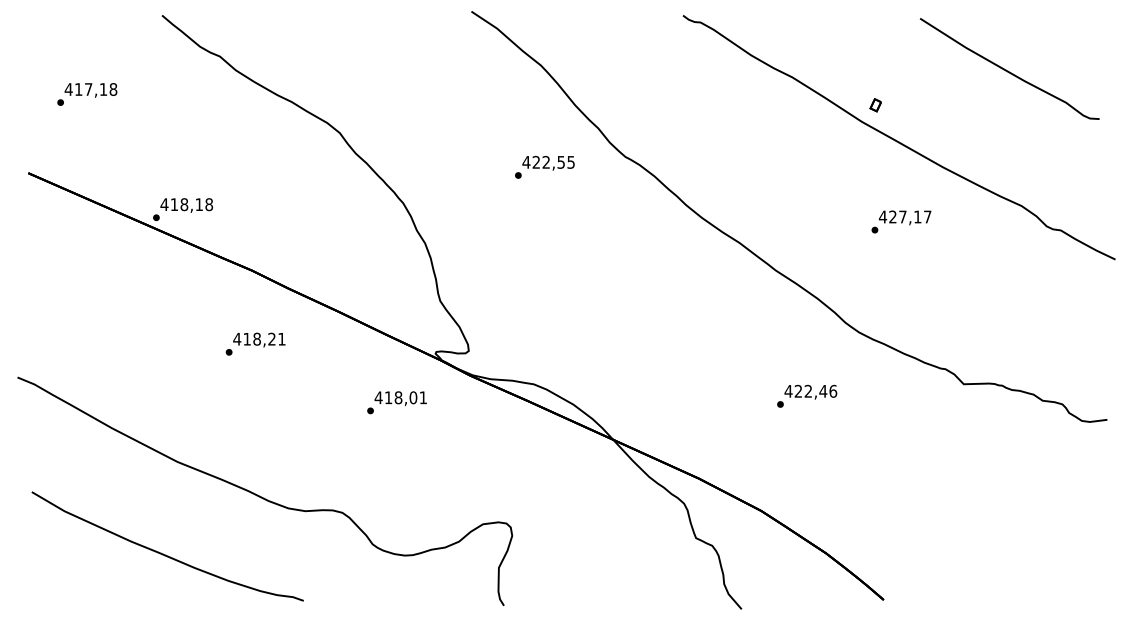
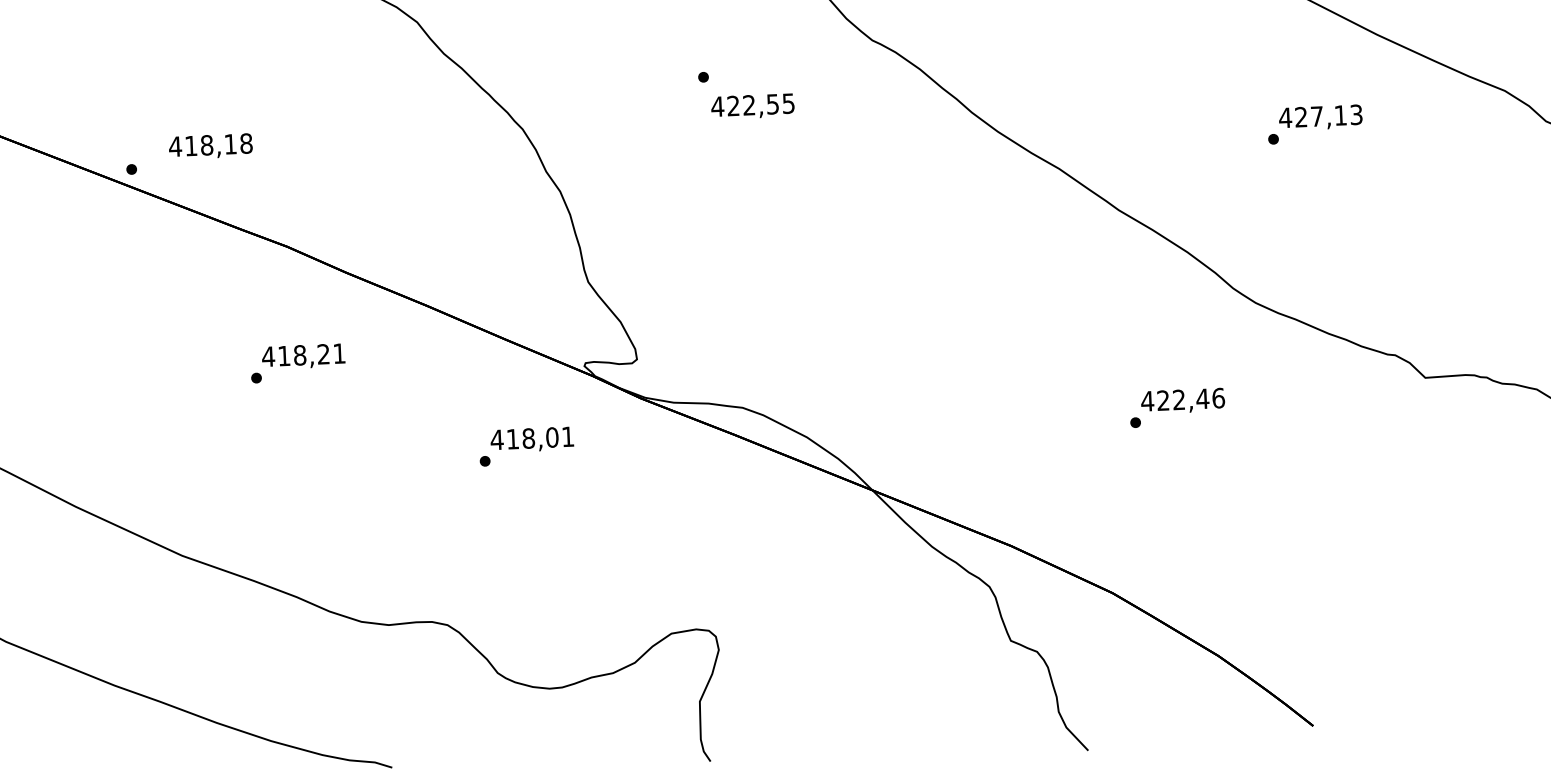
text: (548, 163) -> (752, 106), moved
text: (186, 205) -> (210, 146), moved
text: (927, 216) -> (1356, 114), 427,17 -> 427,13

